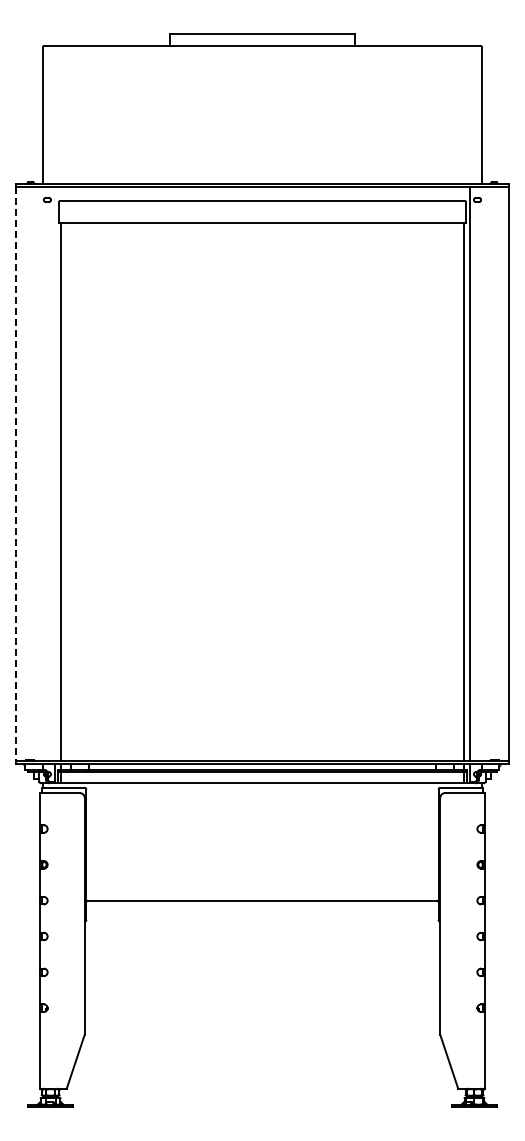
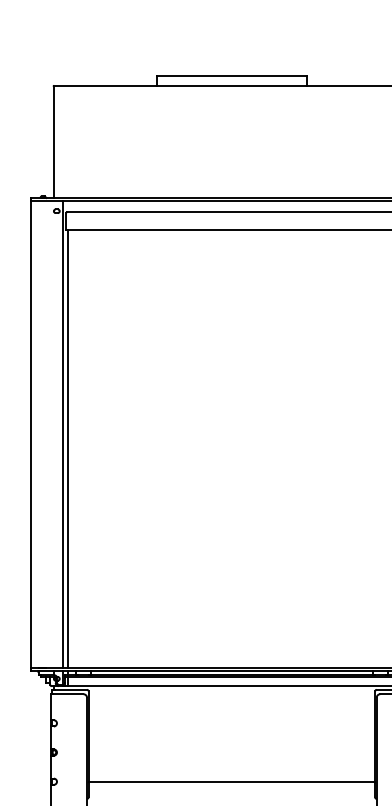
line: (55, 473) -> (63, 433), added
line: (15, 474) -> (30, 434), dashed -> solid

